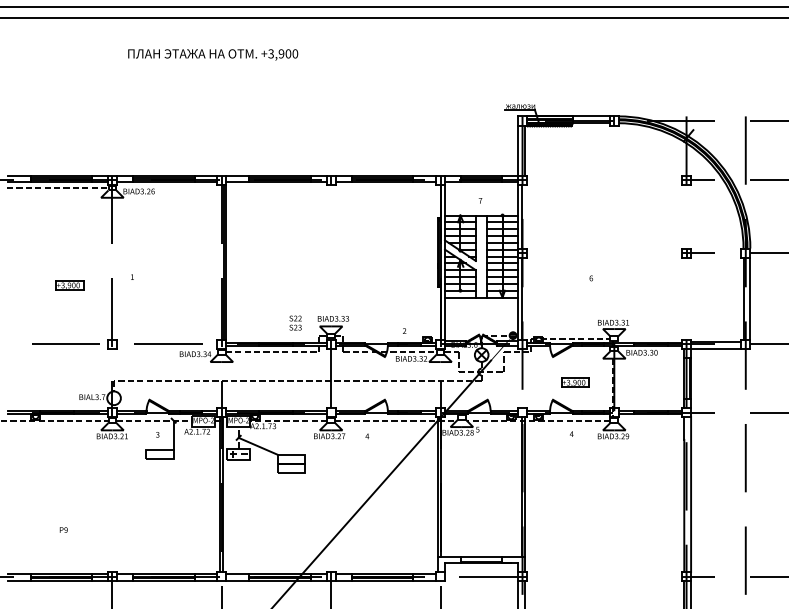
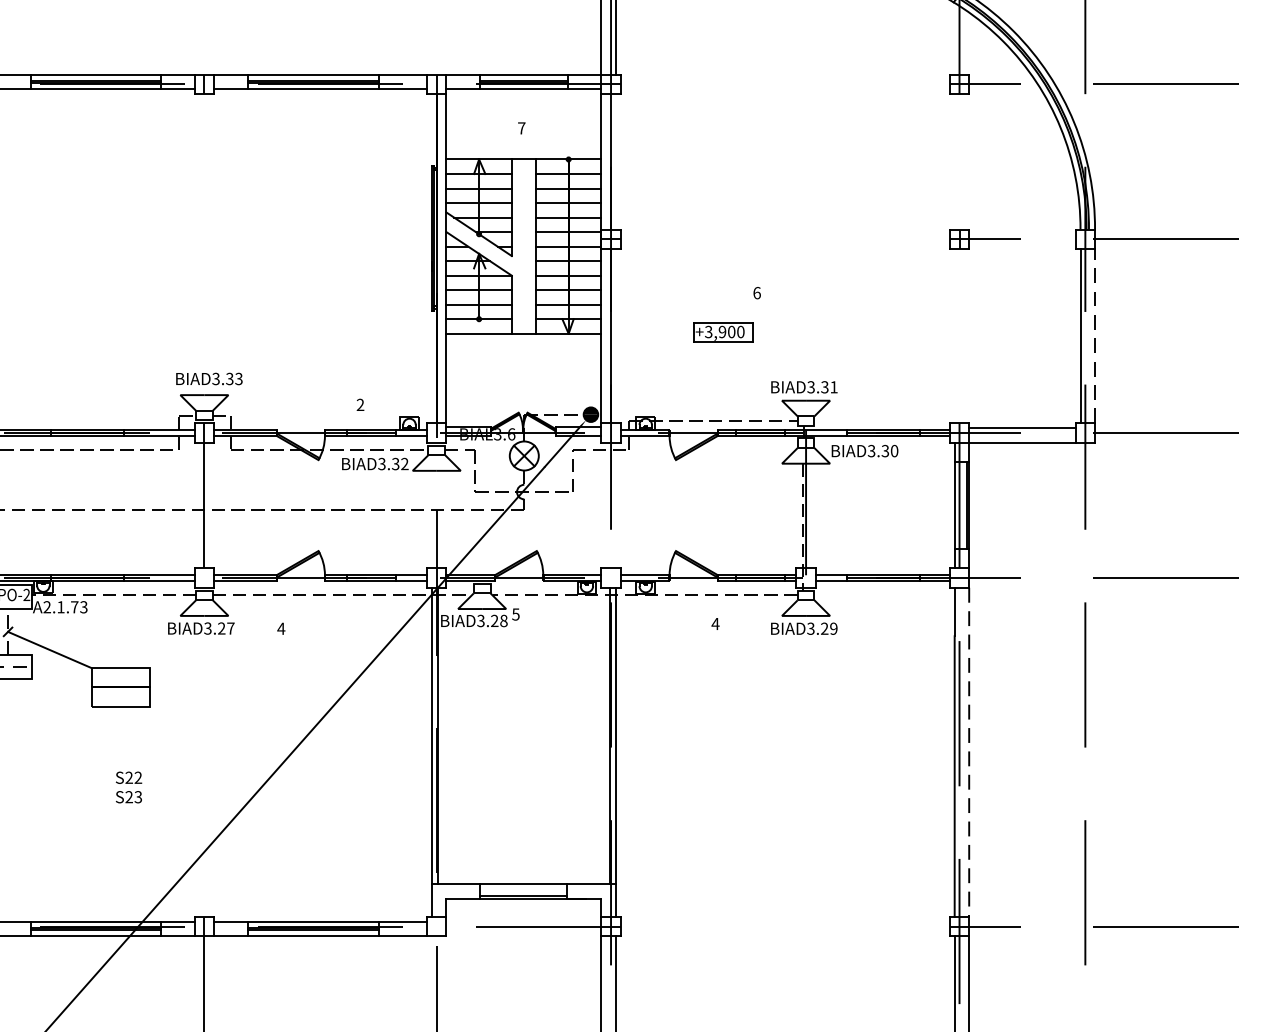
line: (750, 298) -> (1095, 335), solid -> dashed
text: (295, 322) -> (128, 786), moved
part: (575, 382) -> (723, 331), moved
line: (691, 495) -> (970, 754), solid -> dashed

